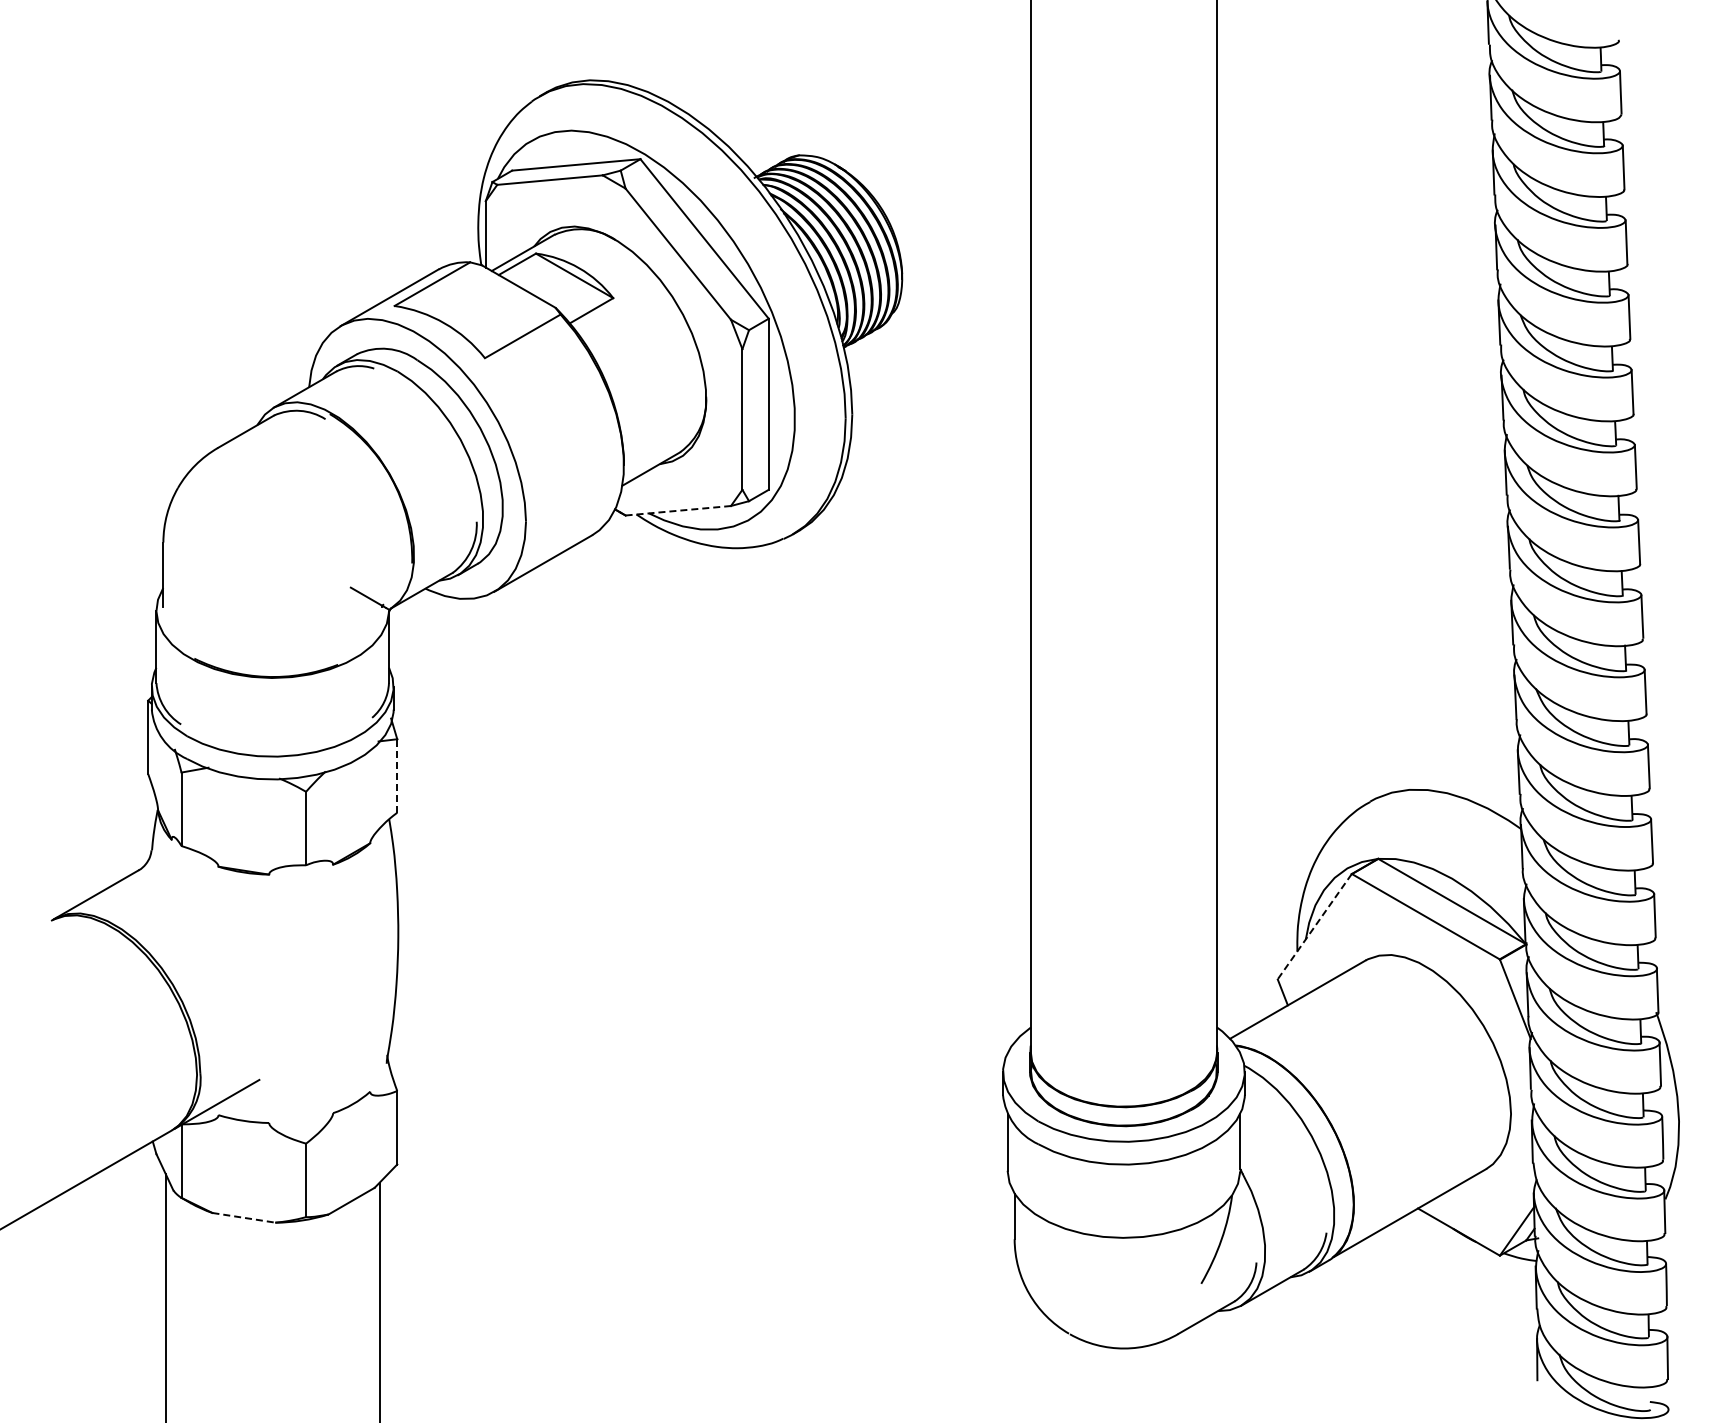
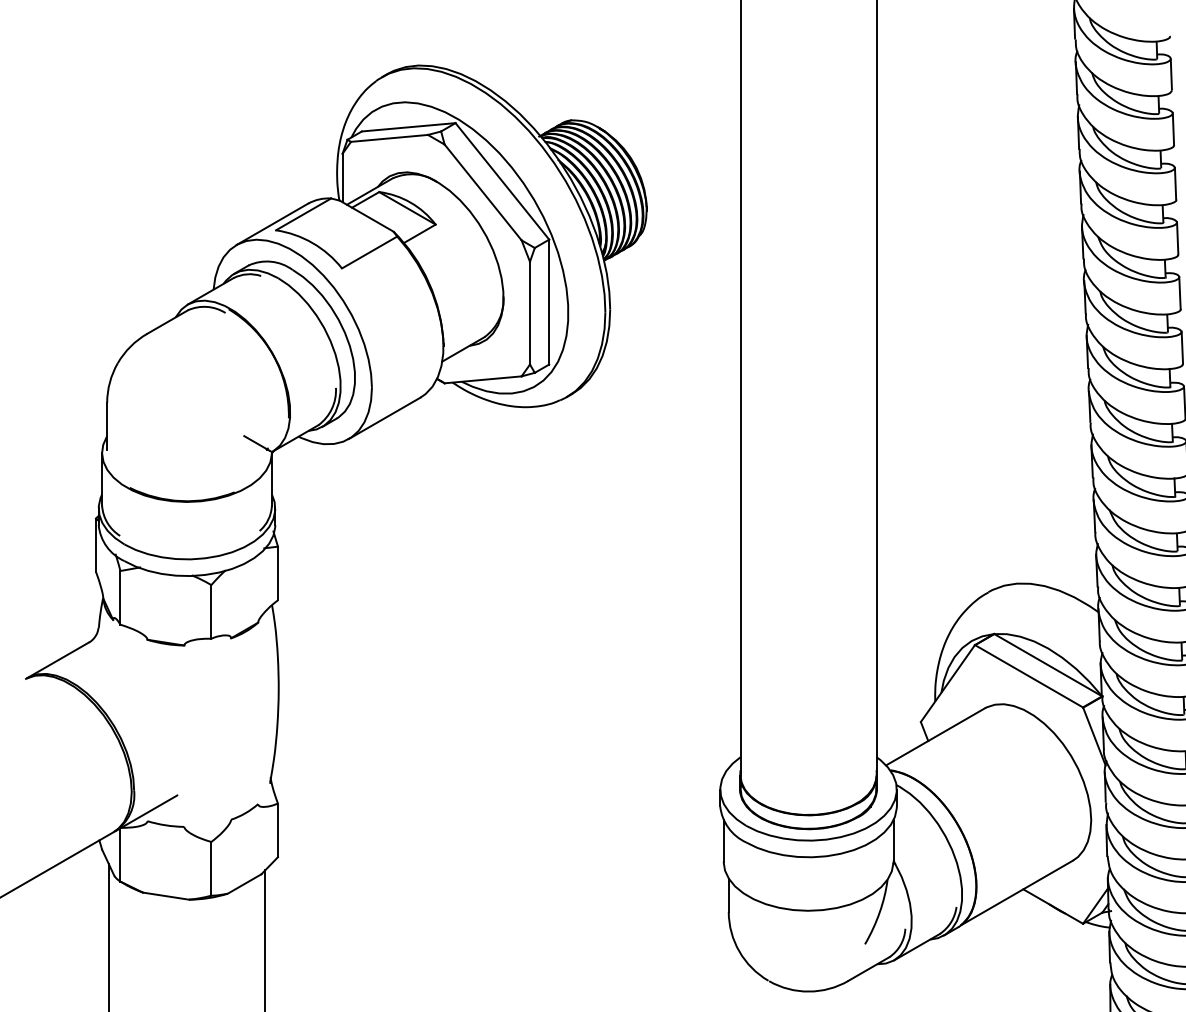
line: (678, 510) -> (483, 379), dashed -> solid
line: (397, 776) -> (278, 573), dashed -> solid
line: (1314, 927) -> (947, 684), dashed -> solid
line: (243, 1217) -> (165, 895), dashed -> solid

